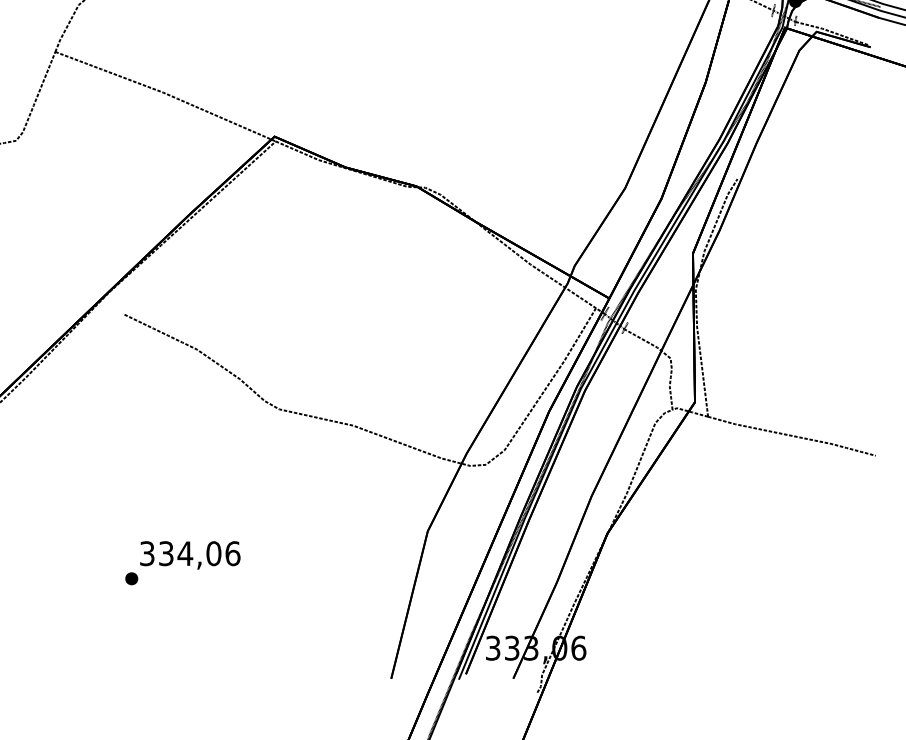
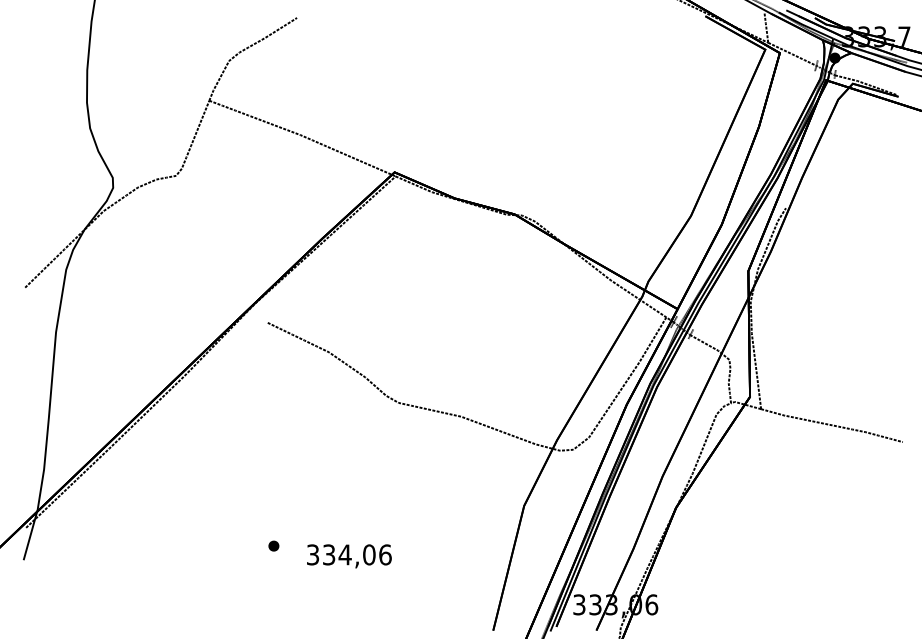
text: (190, 555) -> (349, 556), moved

